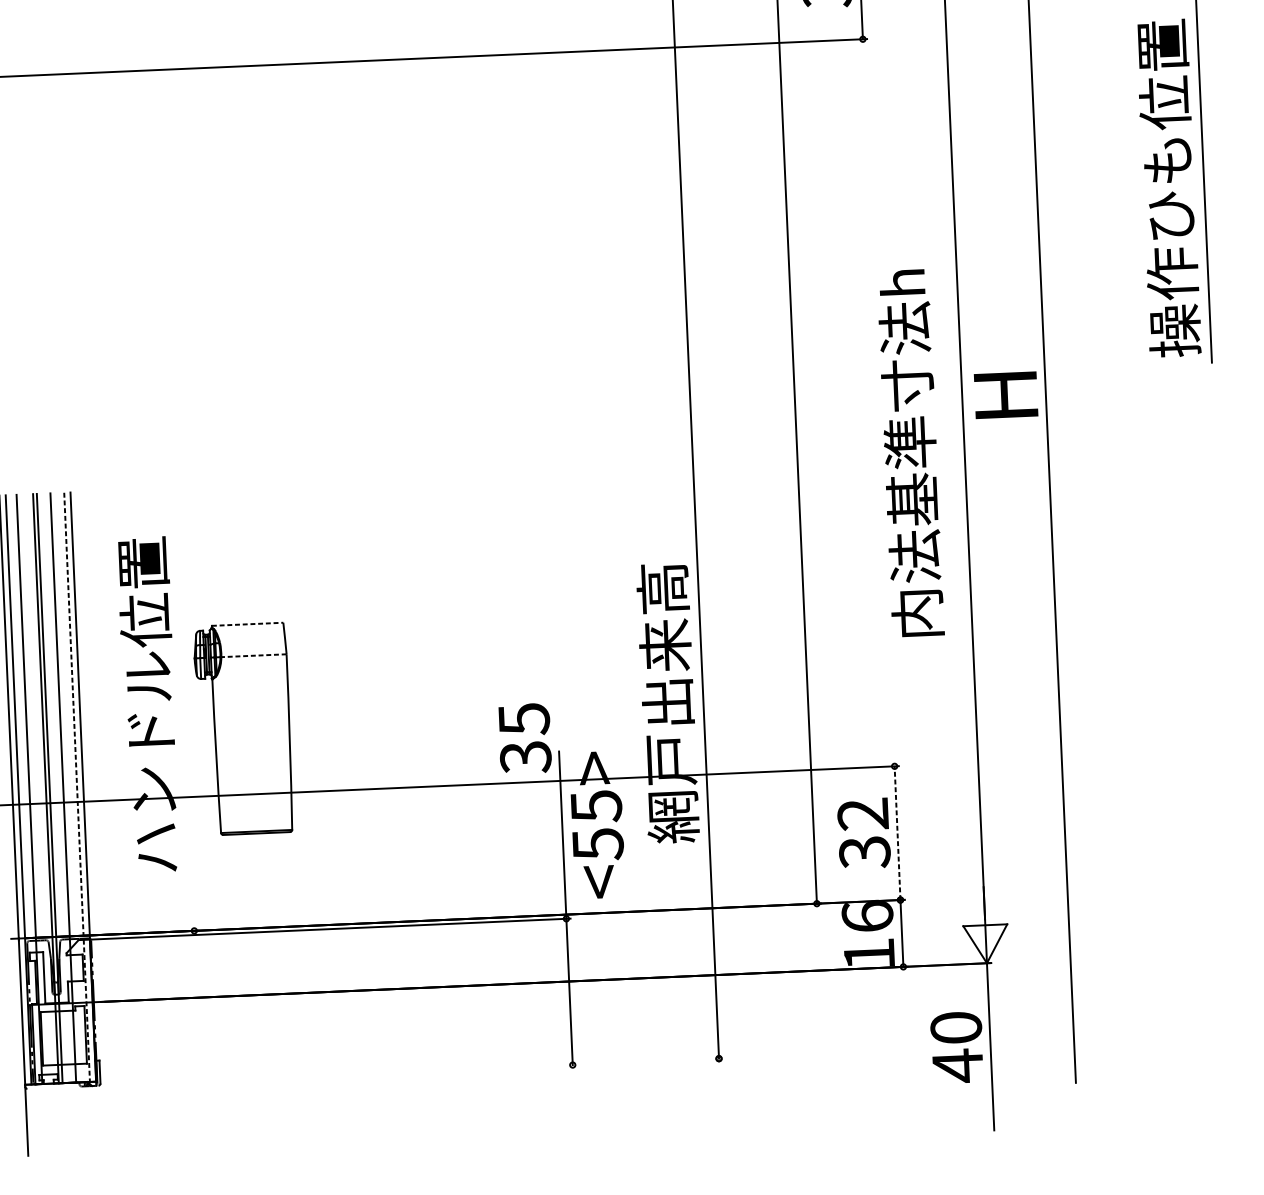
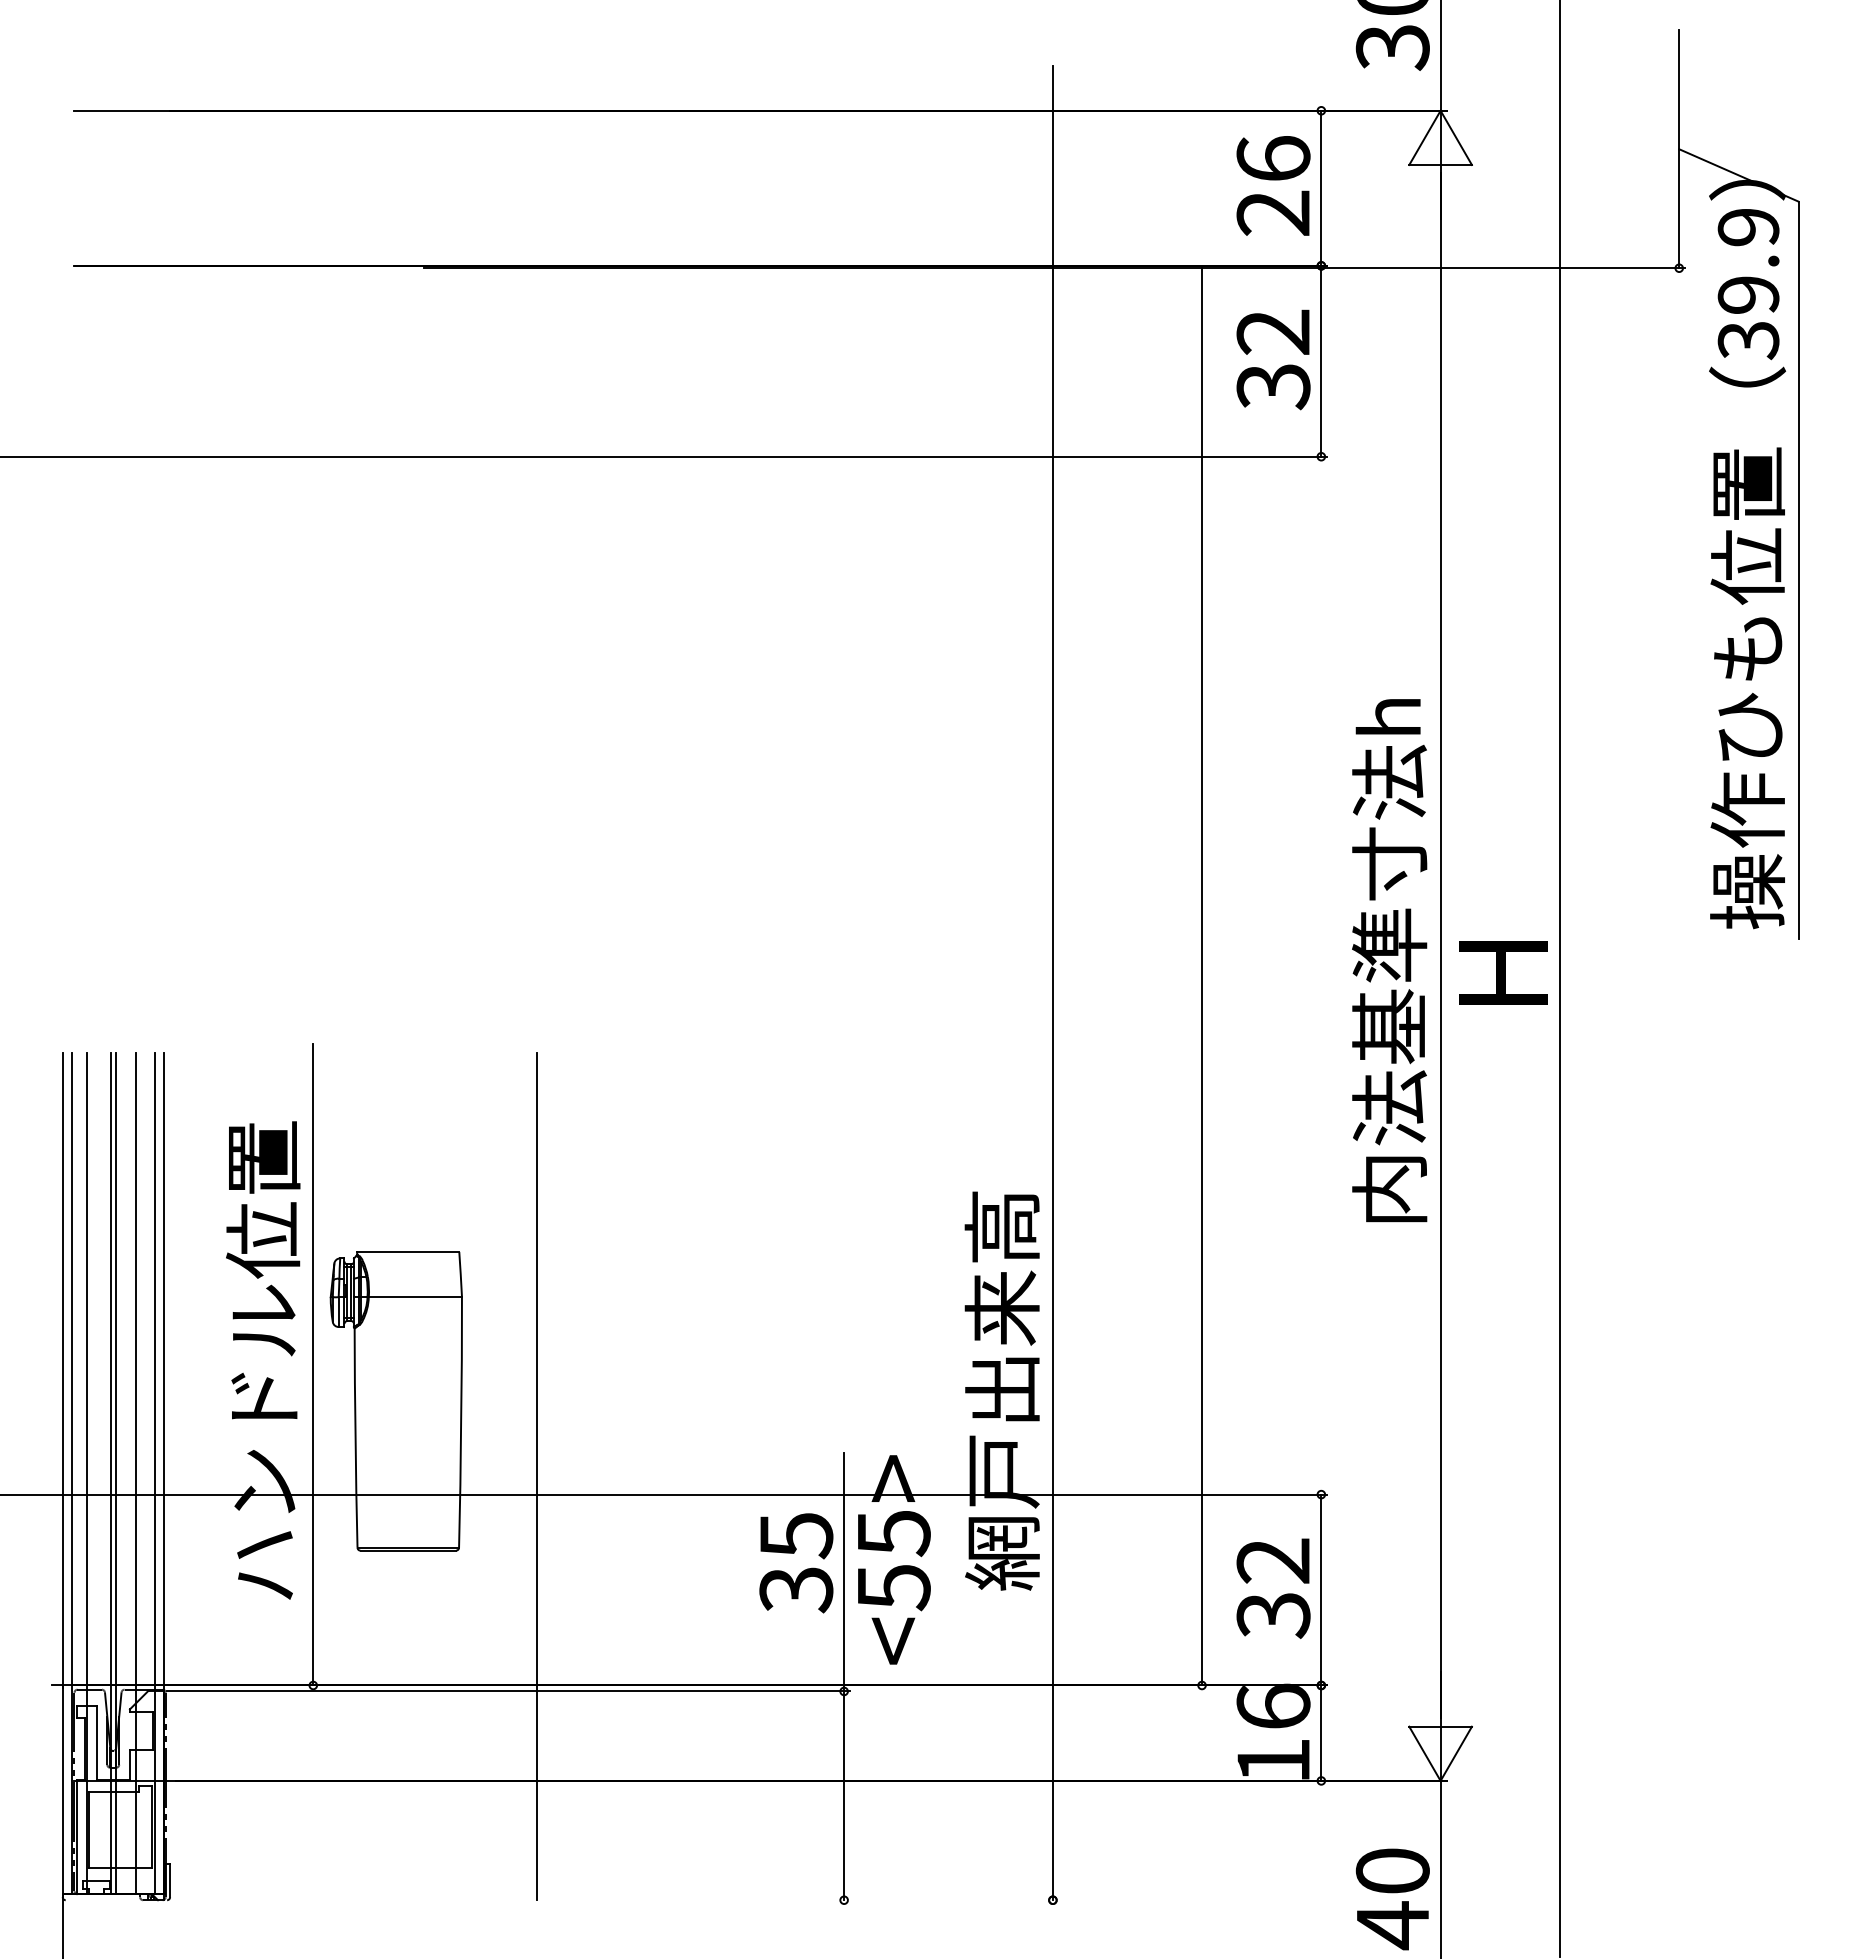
text: (910, 453) -> (1389, 960), moved
line: (247, 624) -> (408, 1252), dashed -> solid
line: (254, 655) -> (415, 1297), dashed -> solid
line: (184, 706) -> (313, 1364), added
text: (525, 738) -> (796, 1563), moved
line: (344, 777) -> (536, 1476), added
line: (77, 787) -> (155, 1473), dashed -> solid
line: (897, 832) -> (1321, 1589), dashed -> solid

